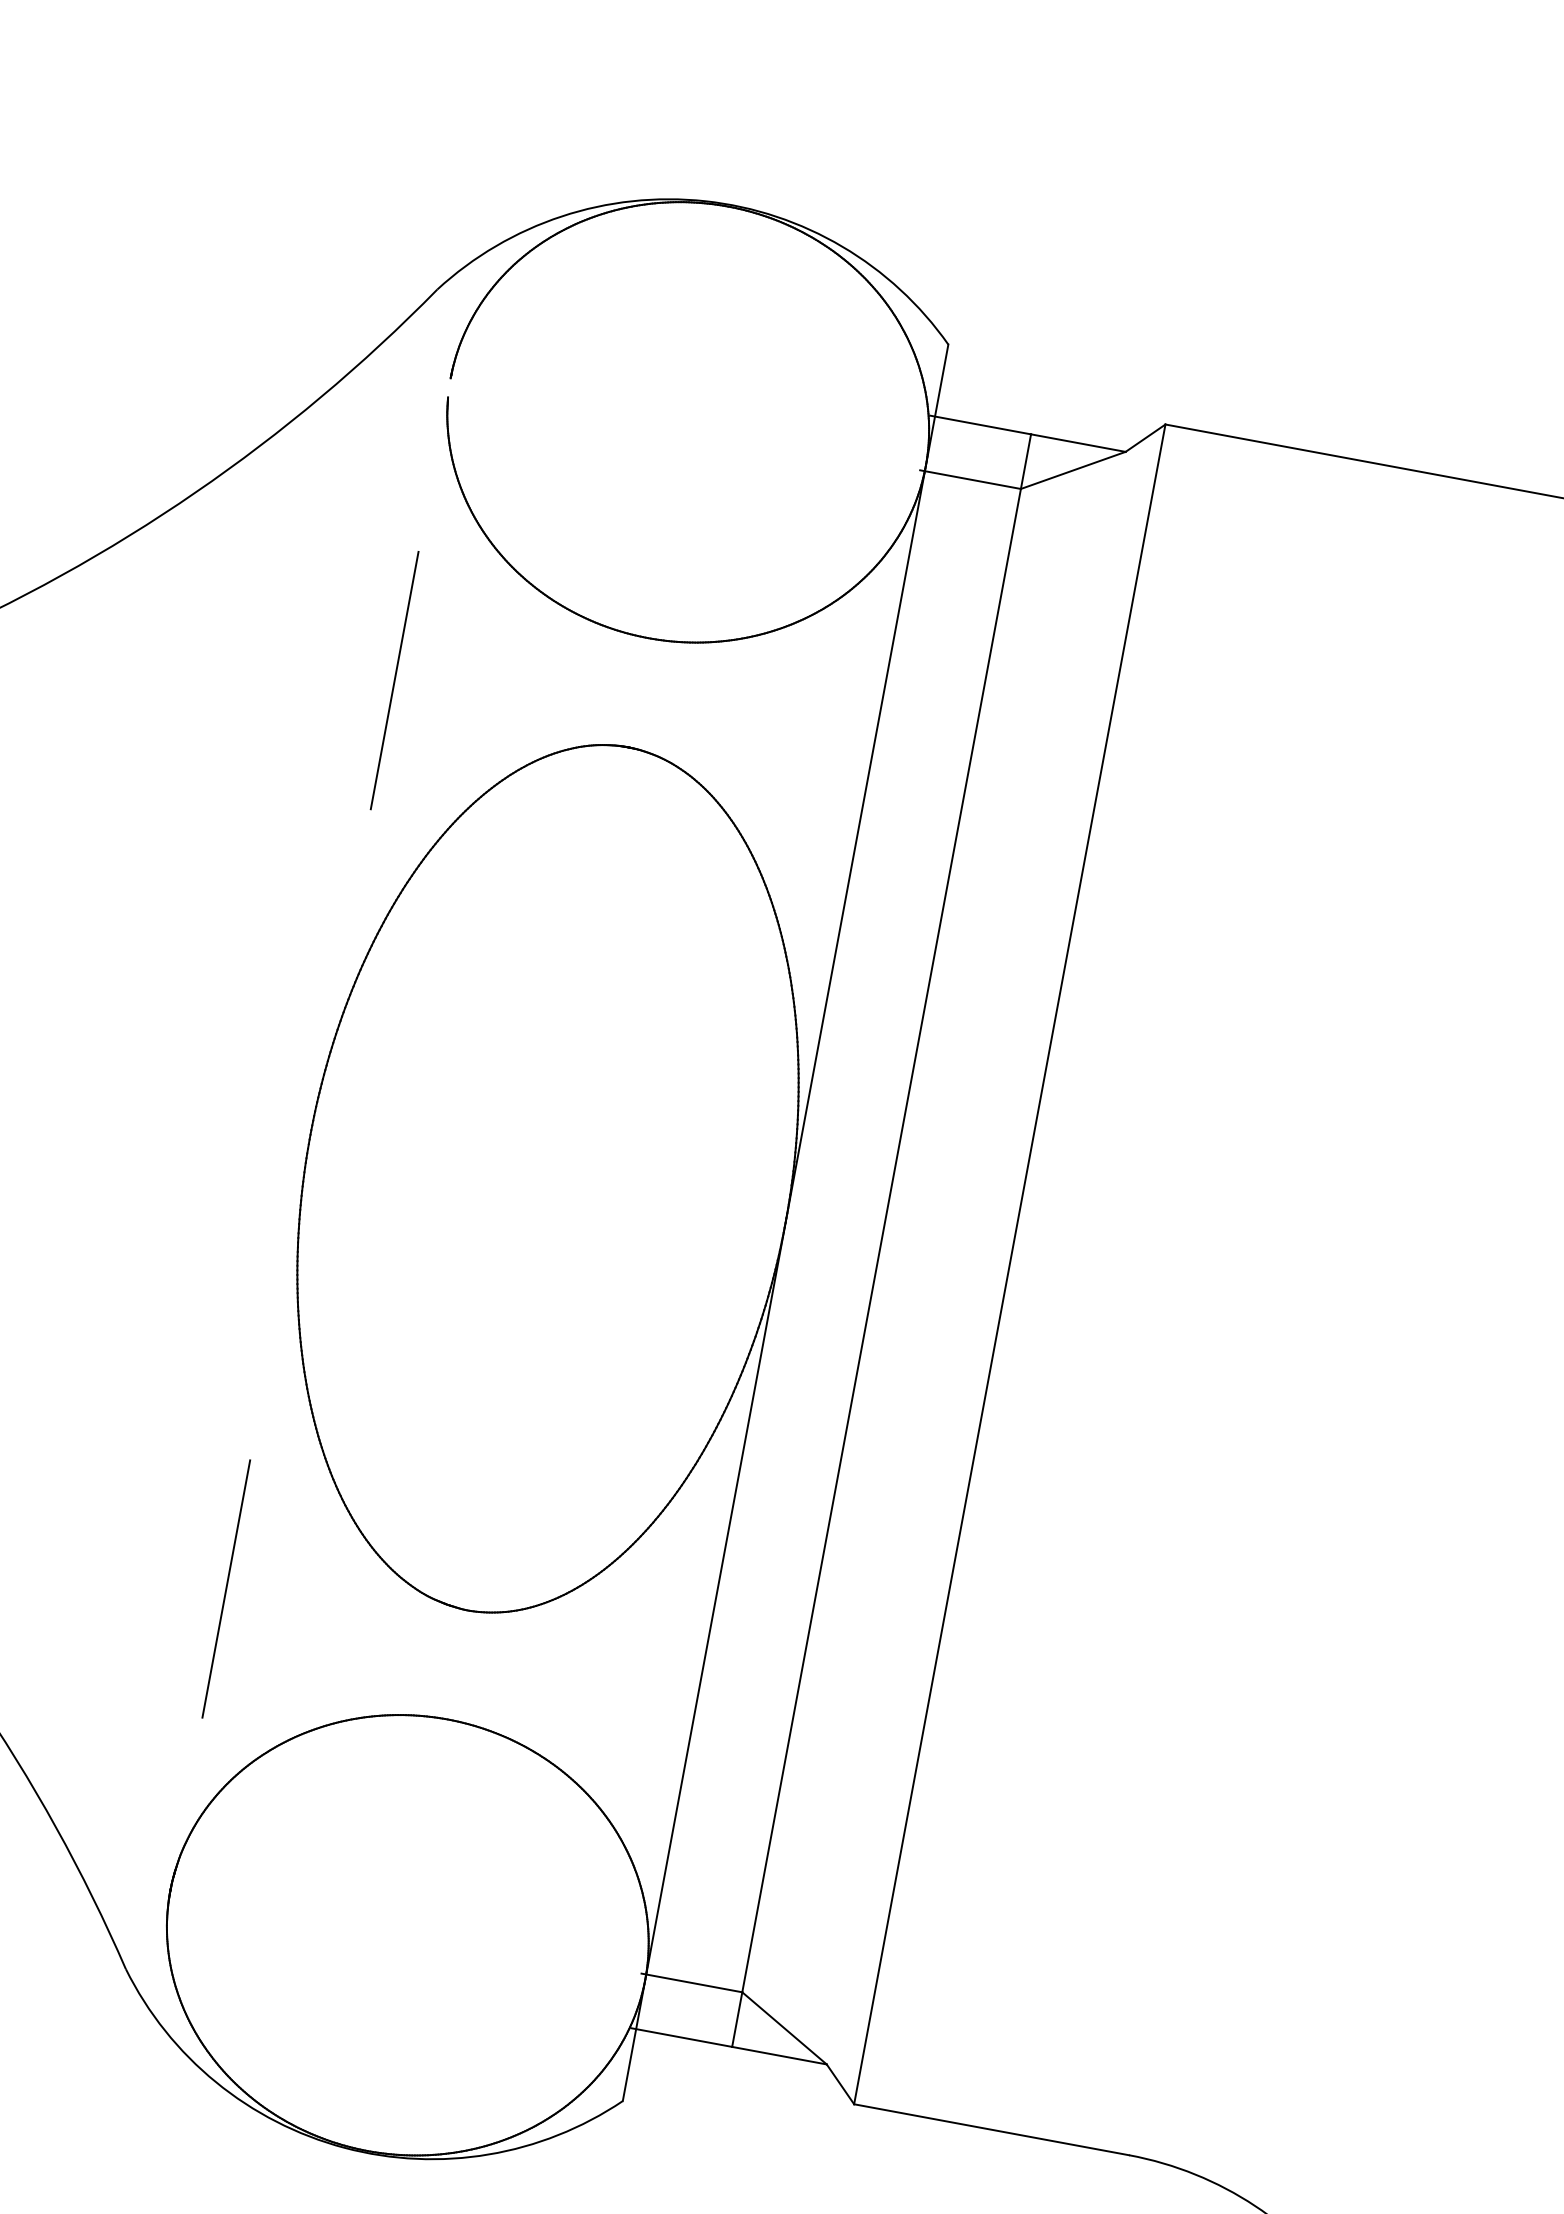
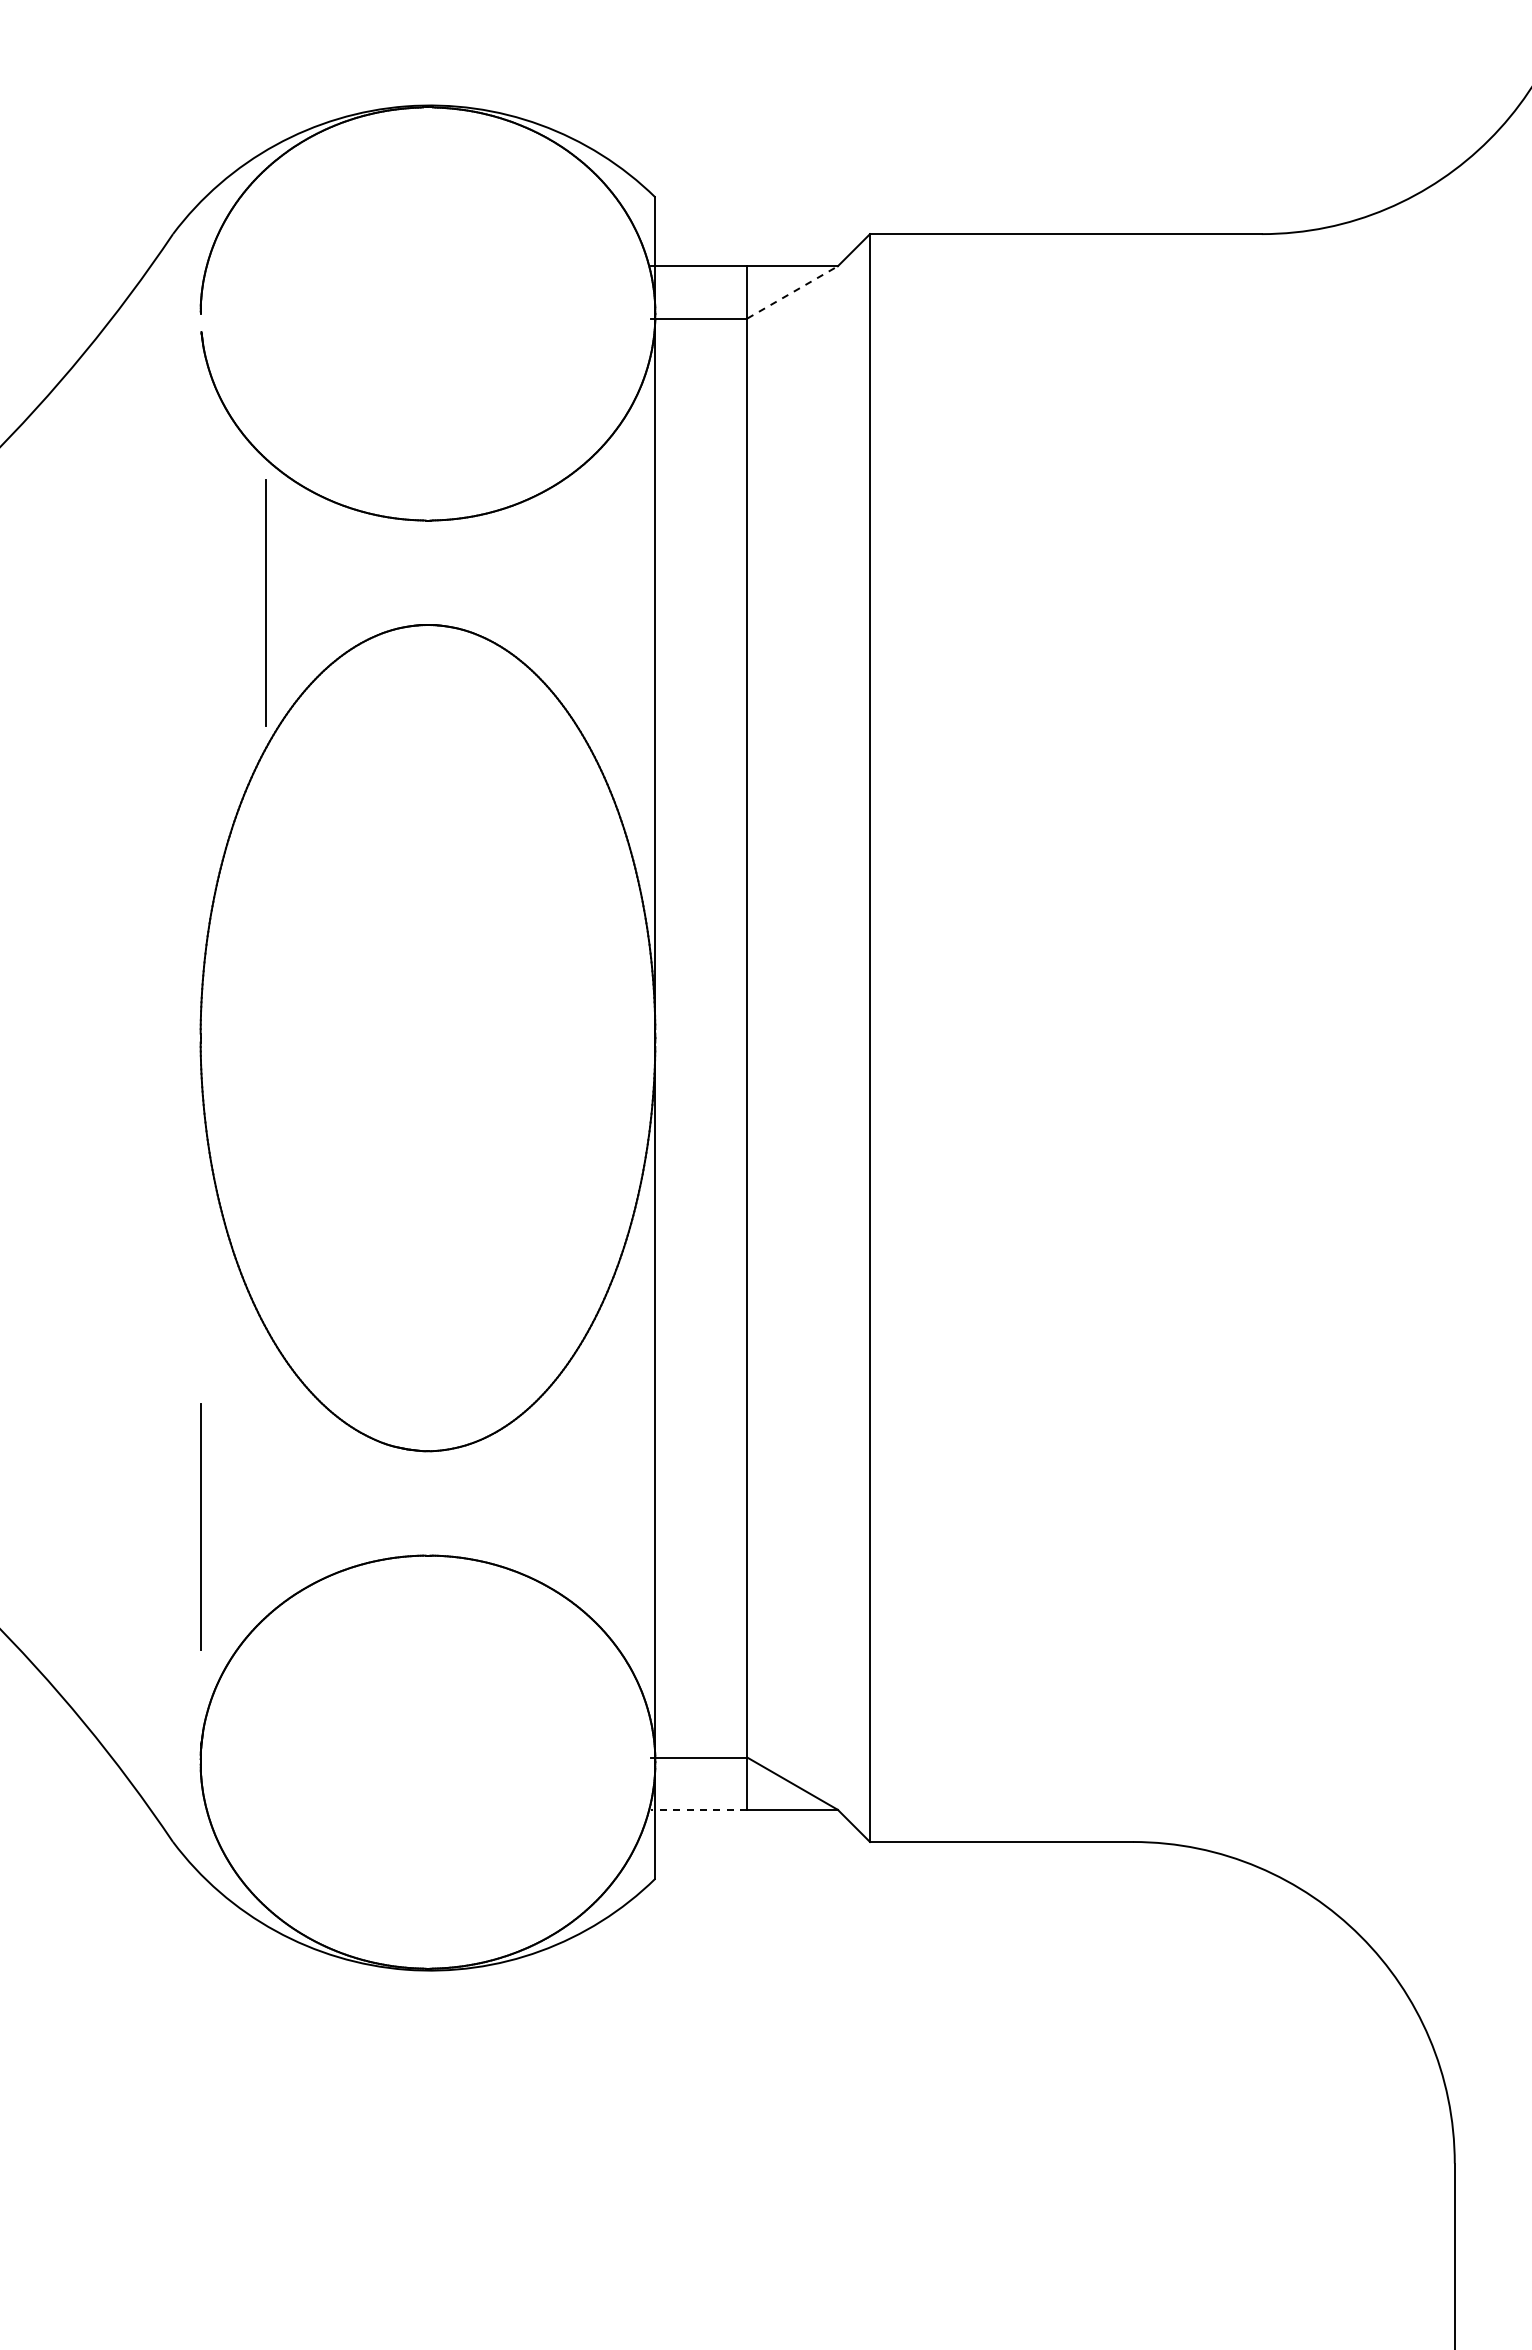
line: (1074, 470) -> (793, 292), solid -> dashed
line: (394, 679) -> (265, 602), moved
line: (226, 1588) -> (200, 1526), moved
line: (681, 2037) -> (698, 1809), solid -> dashed

